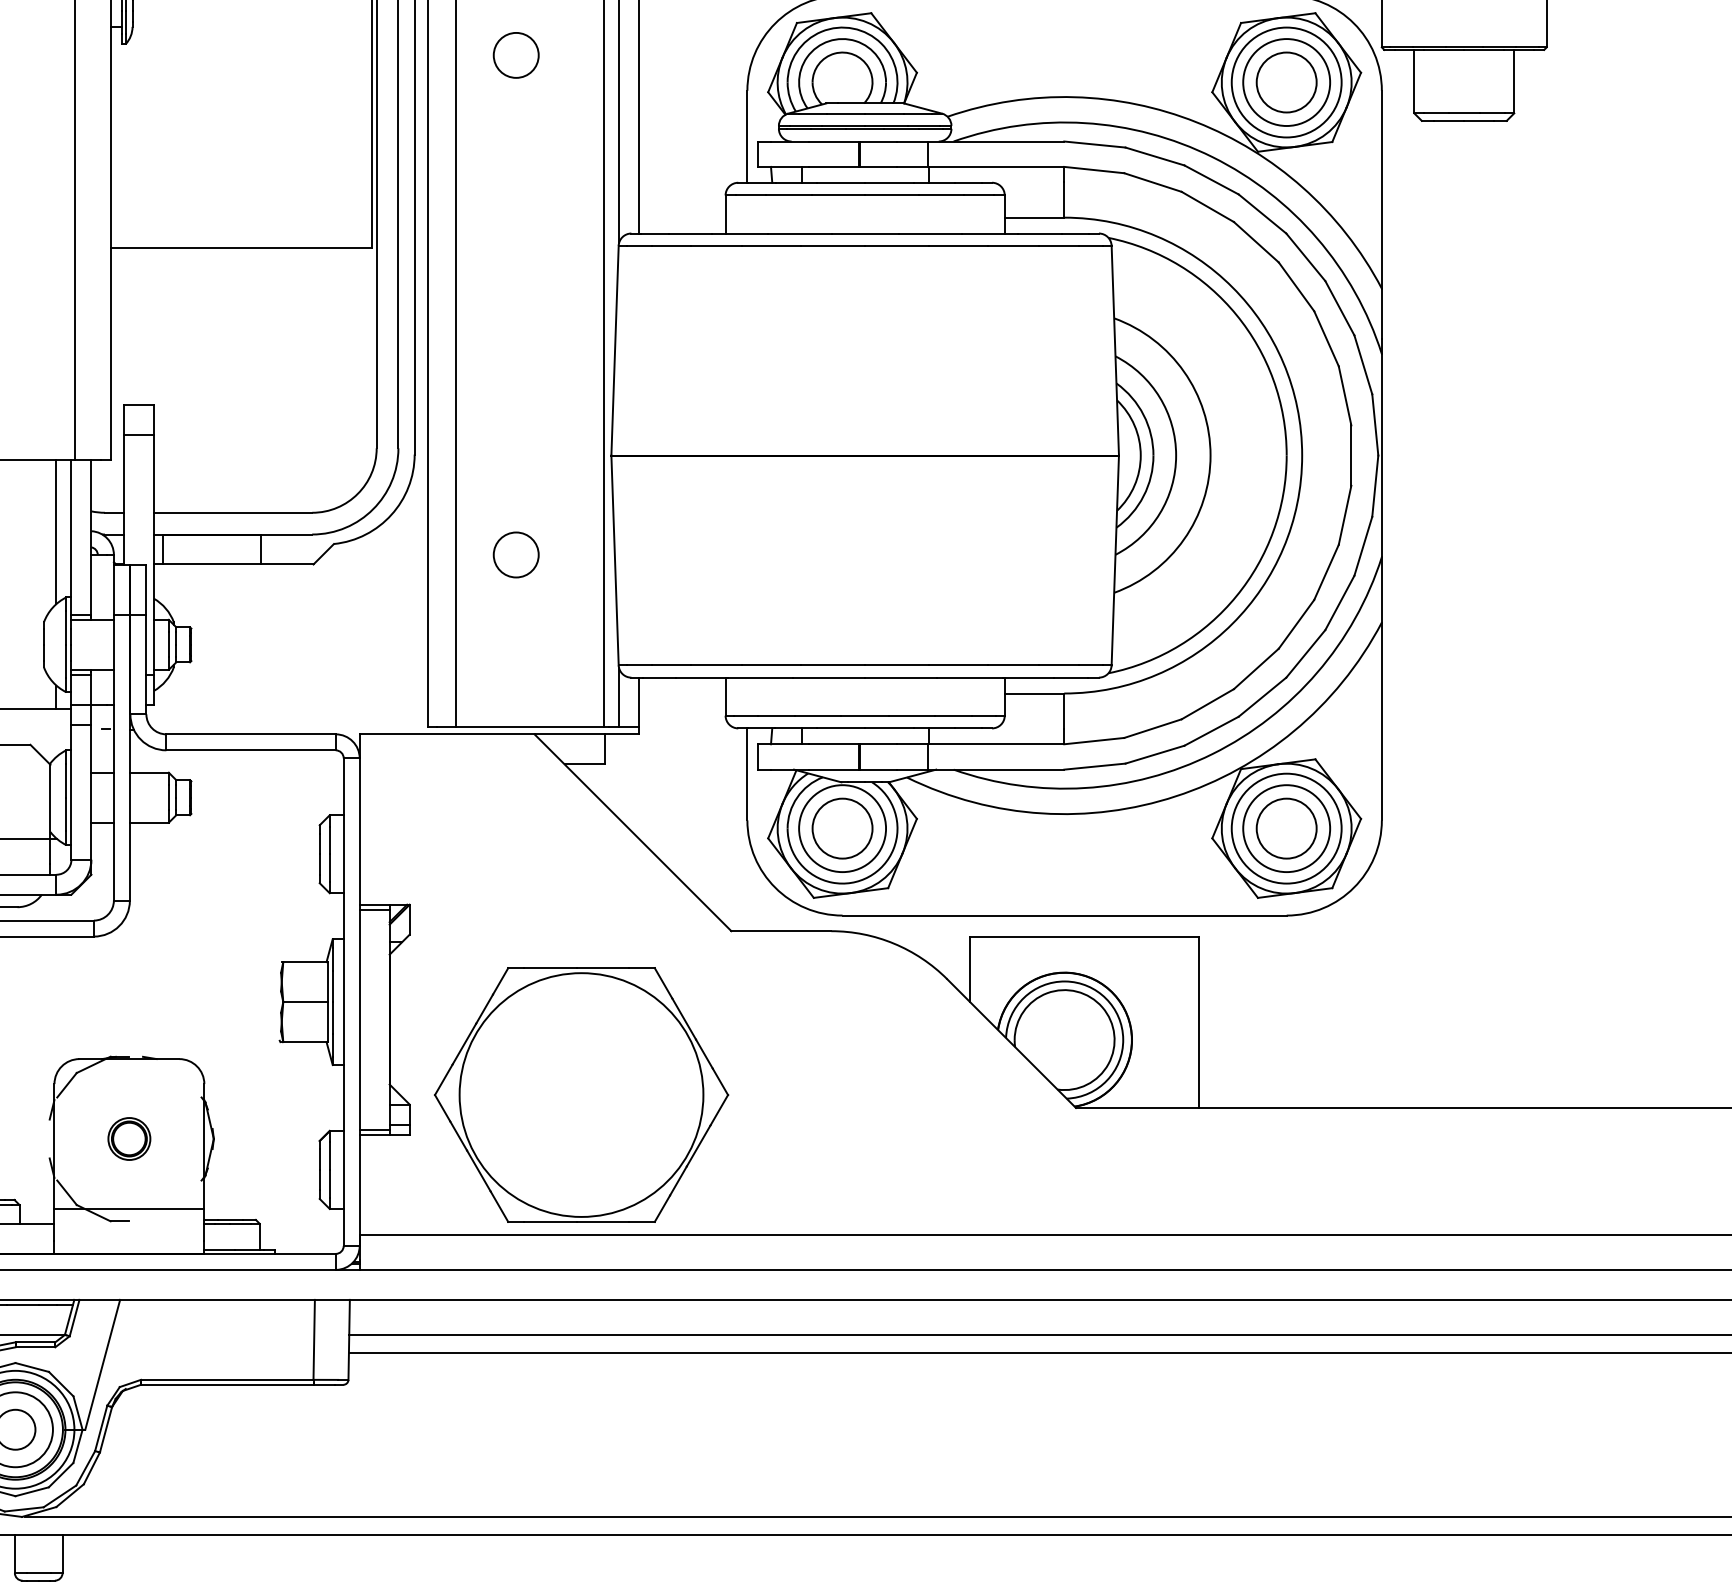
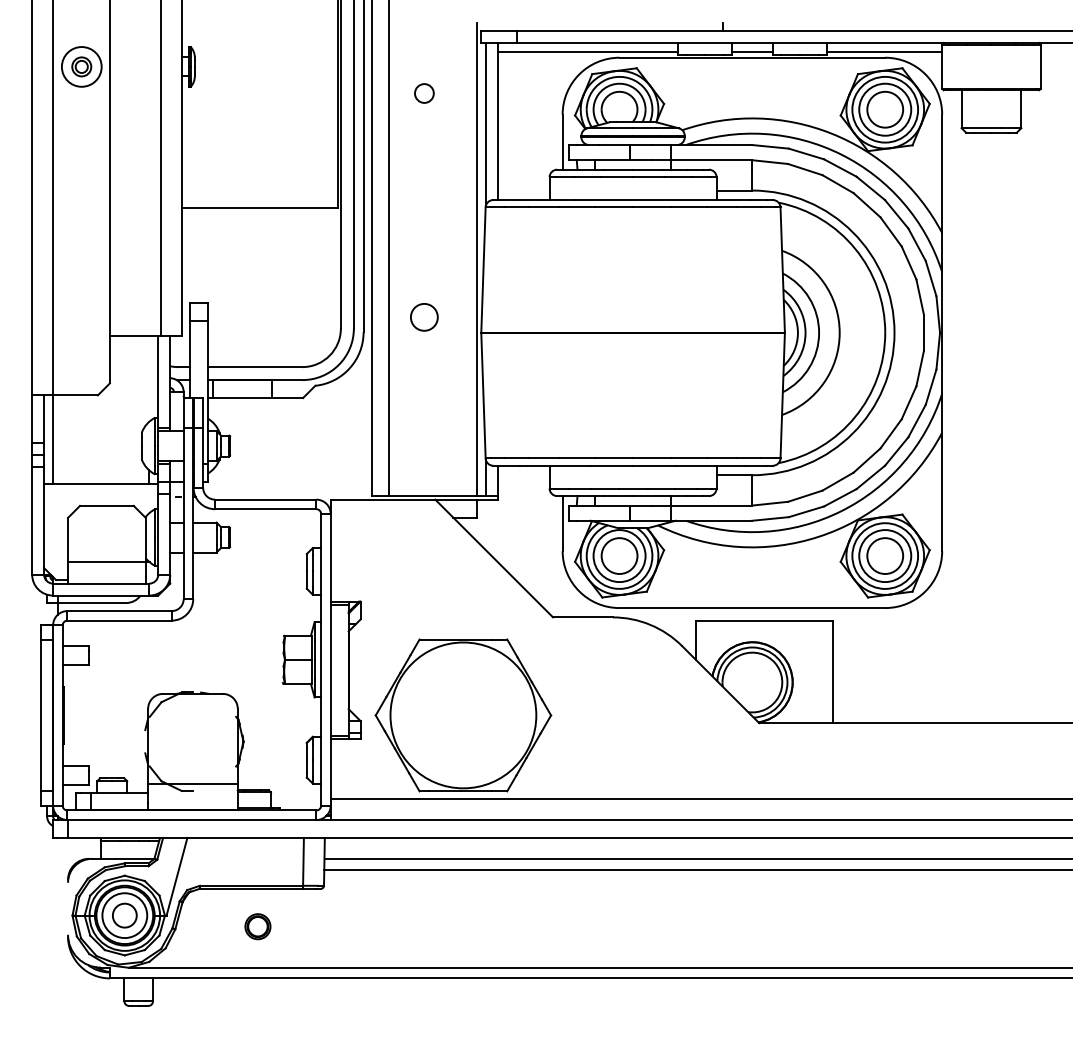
circle: (516, 55) -> (424, 93), size x0.7
line: (56, 531) -> (149, 378), removed
circle: (516, 555) -> (424, 317), moved
part: (128, 1138) -> (257, 926), moved

